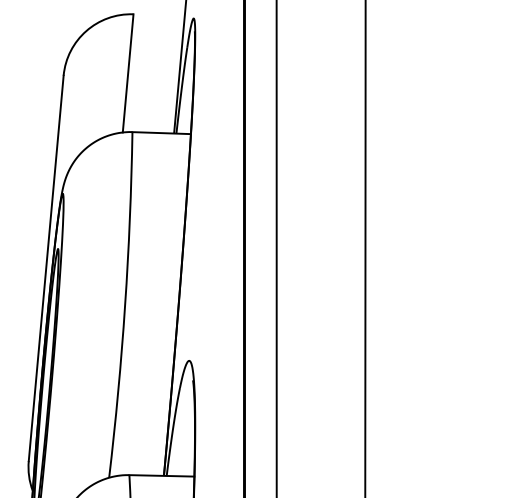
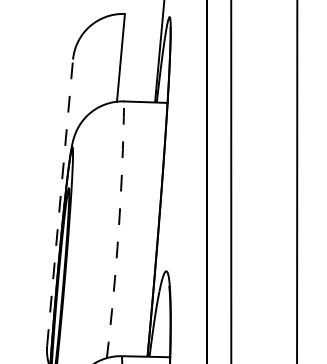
line: (46, 267) -> (60, 201), solid -> dashed
arc: (125, 305) -> (118, 230), solid -> dashed

